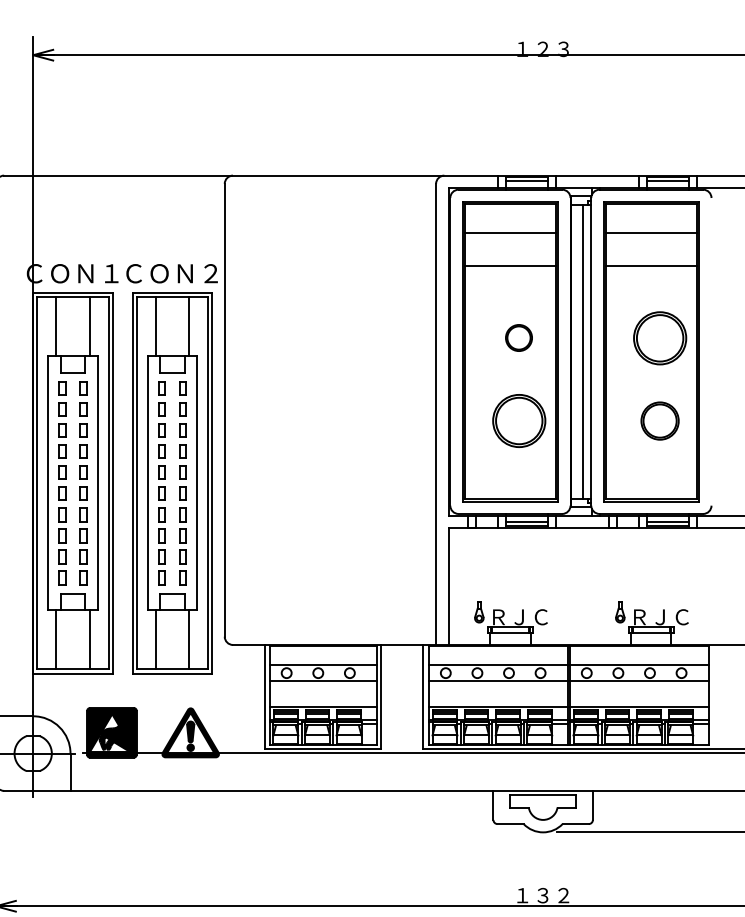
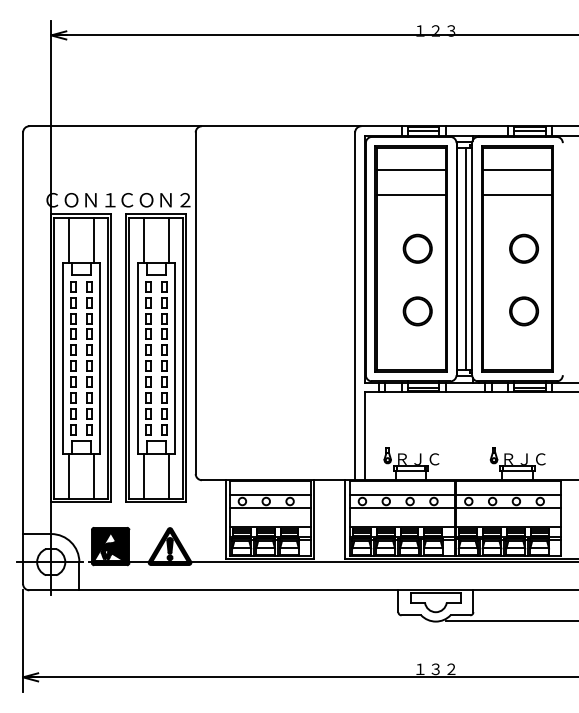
part: (518, 337) -> (417, 248), size x1.43
part: (659, 337) -> (523, 248), size x0.71
part: (518, 421) -> (417, 311), size x0.71

